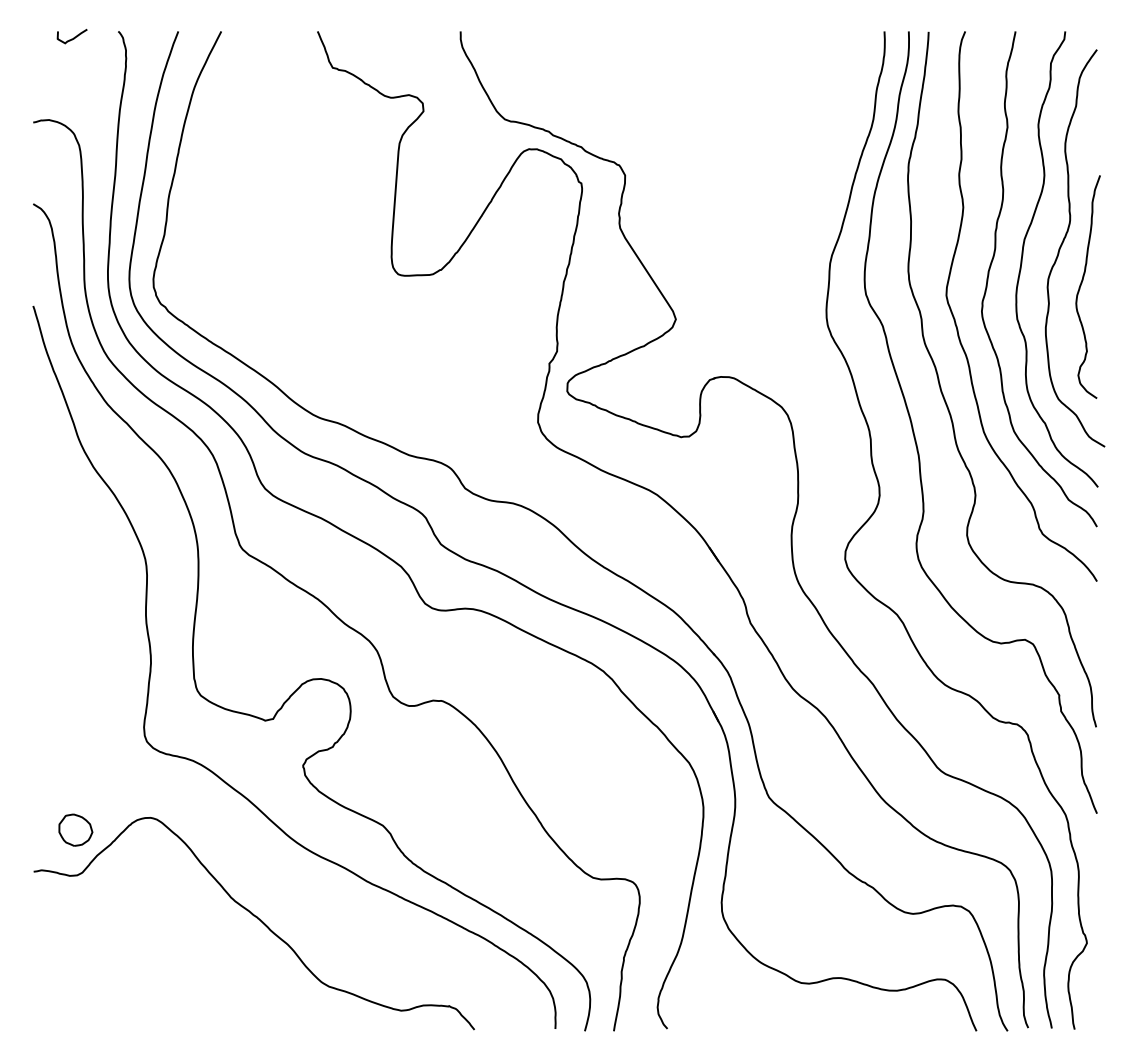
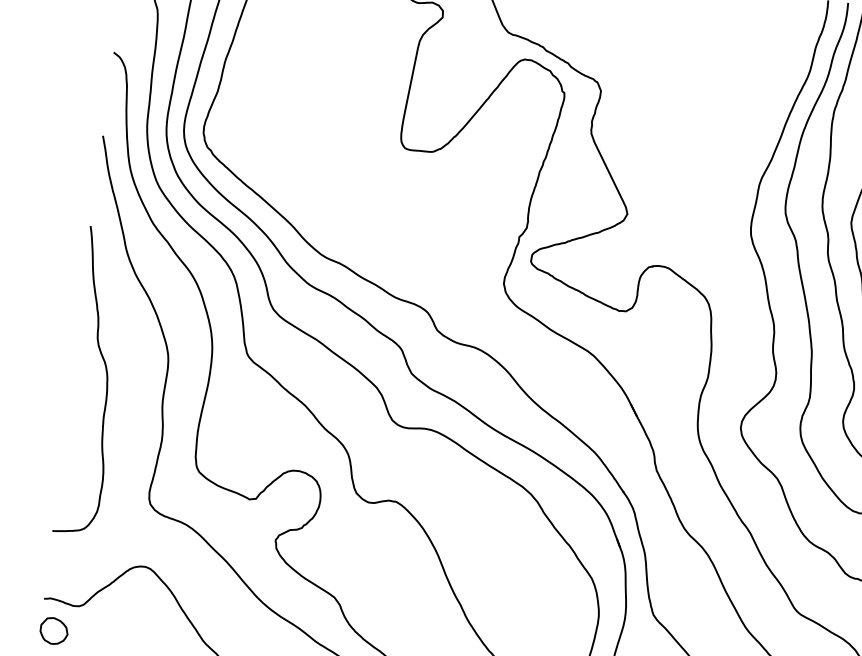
curve: (75, 602) -> (106, 382), added
part: (75, 829) -> (53, 630), moved

